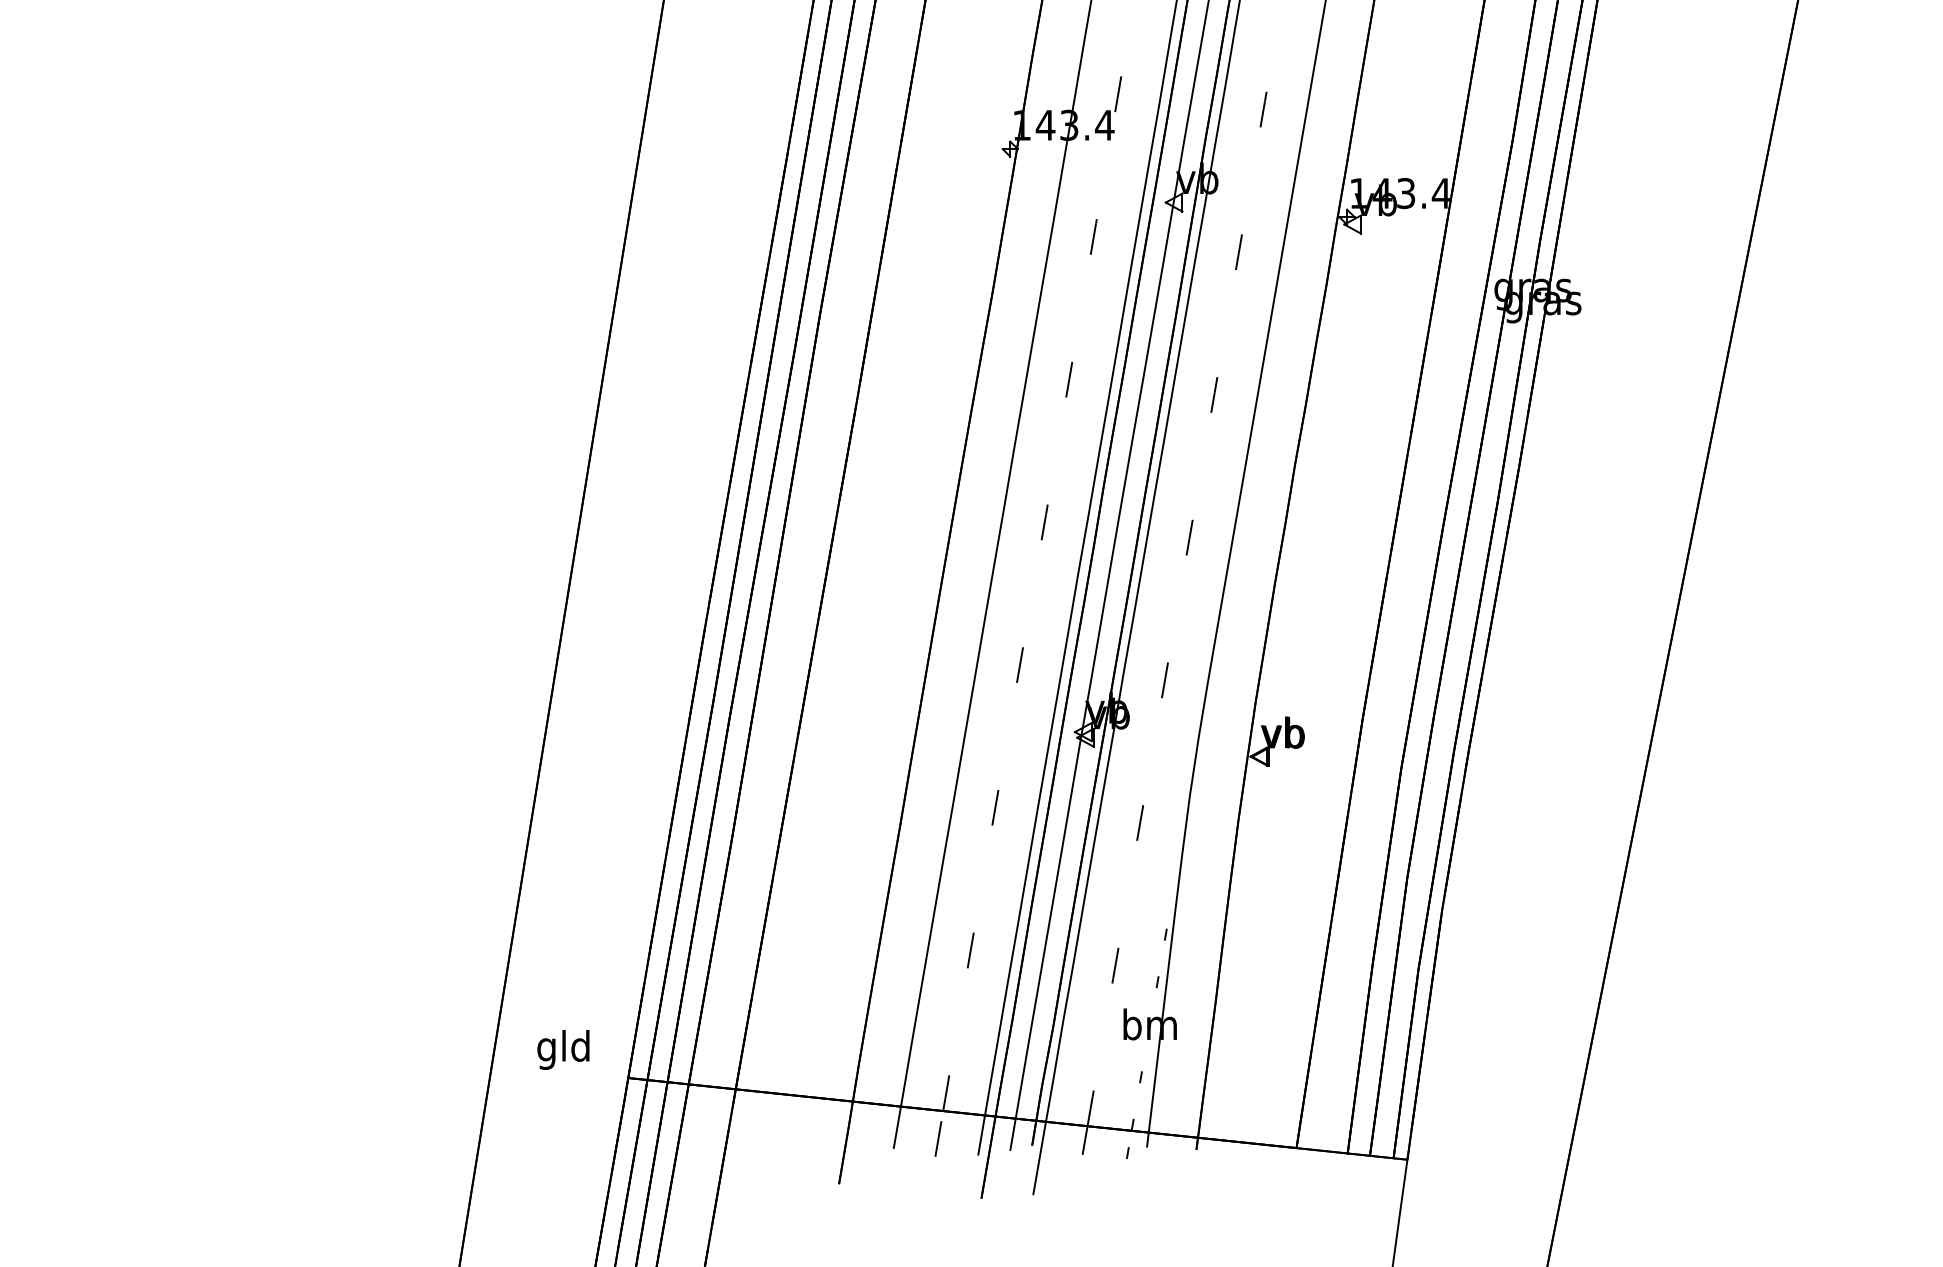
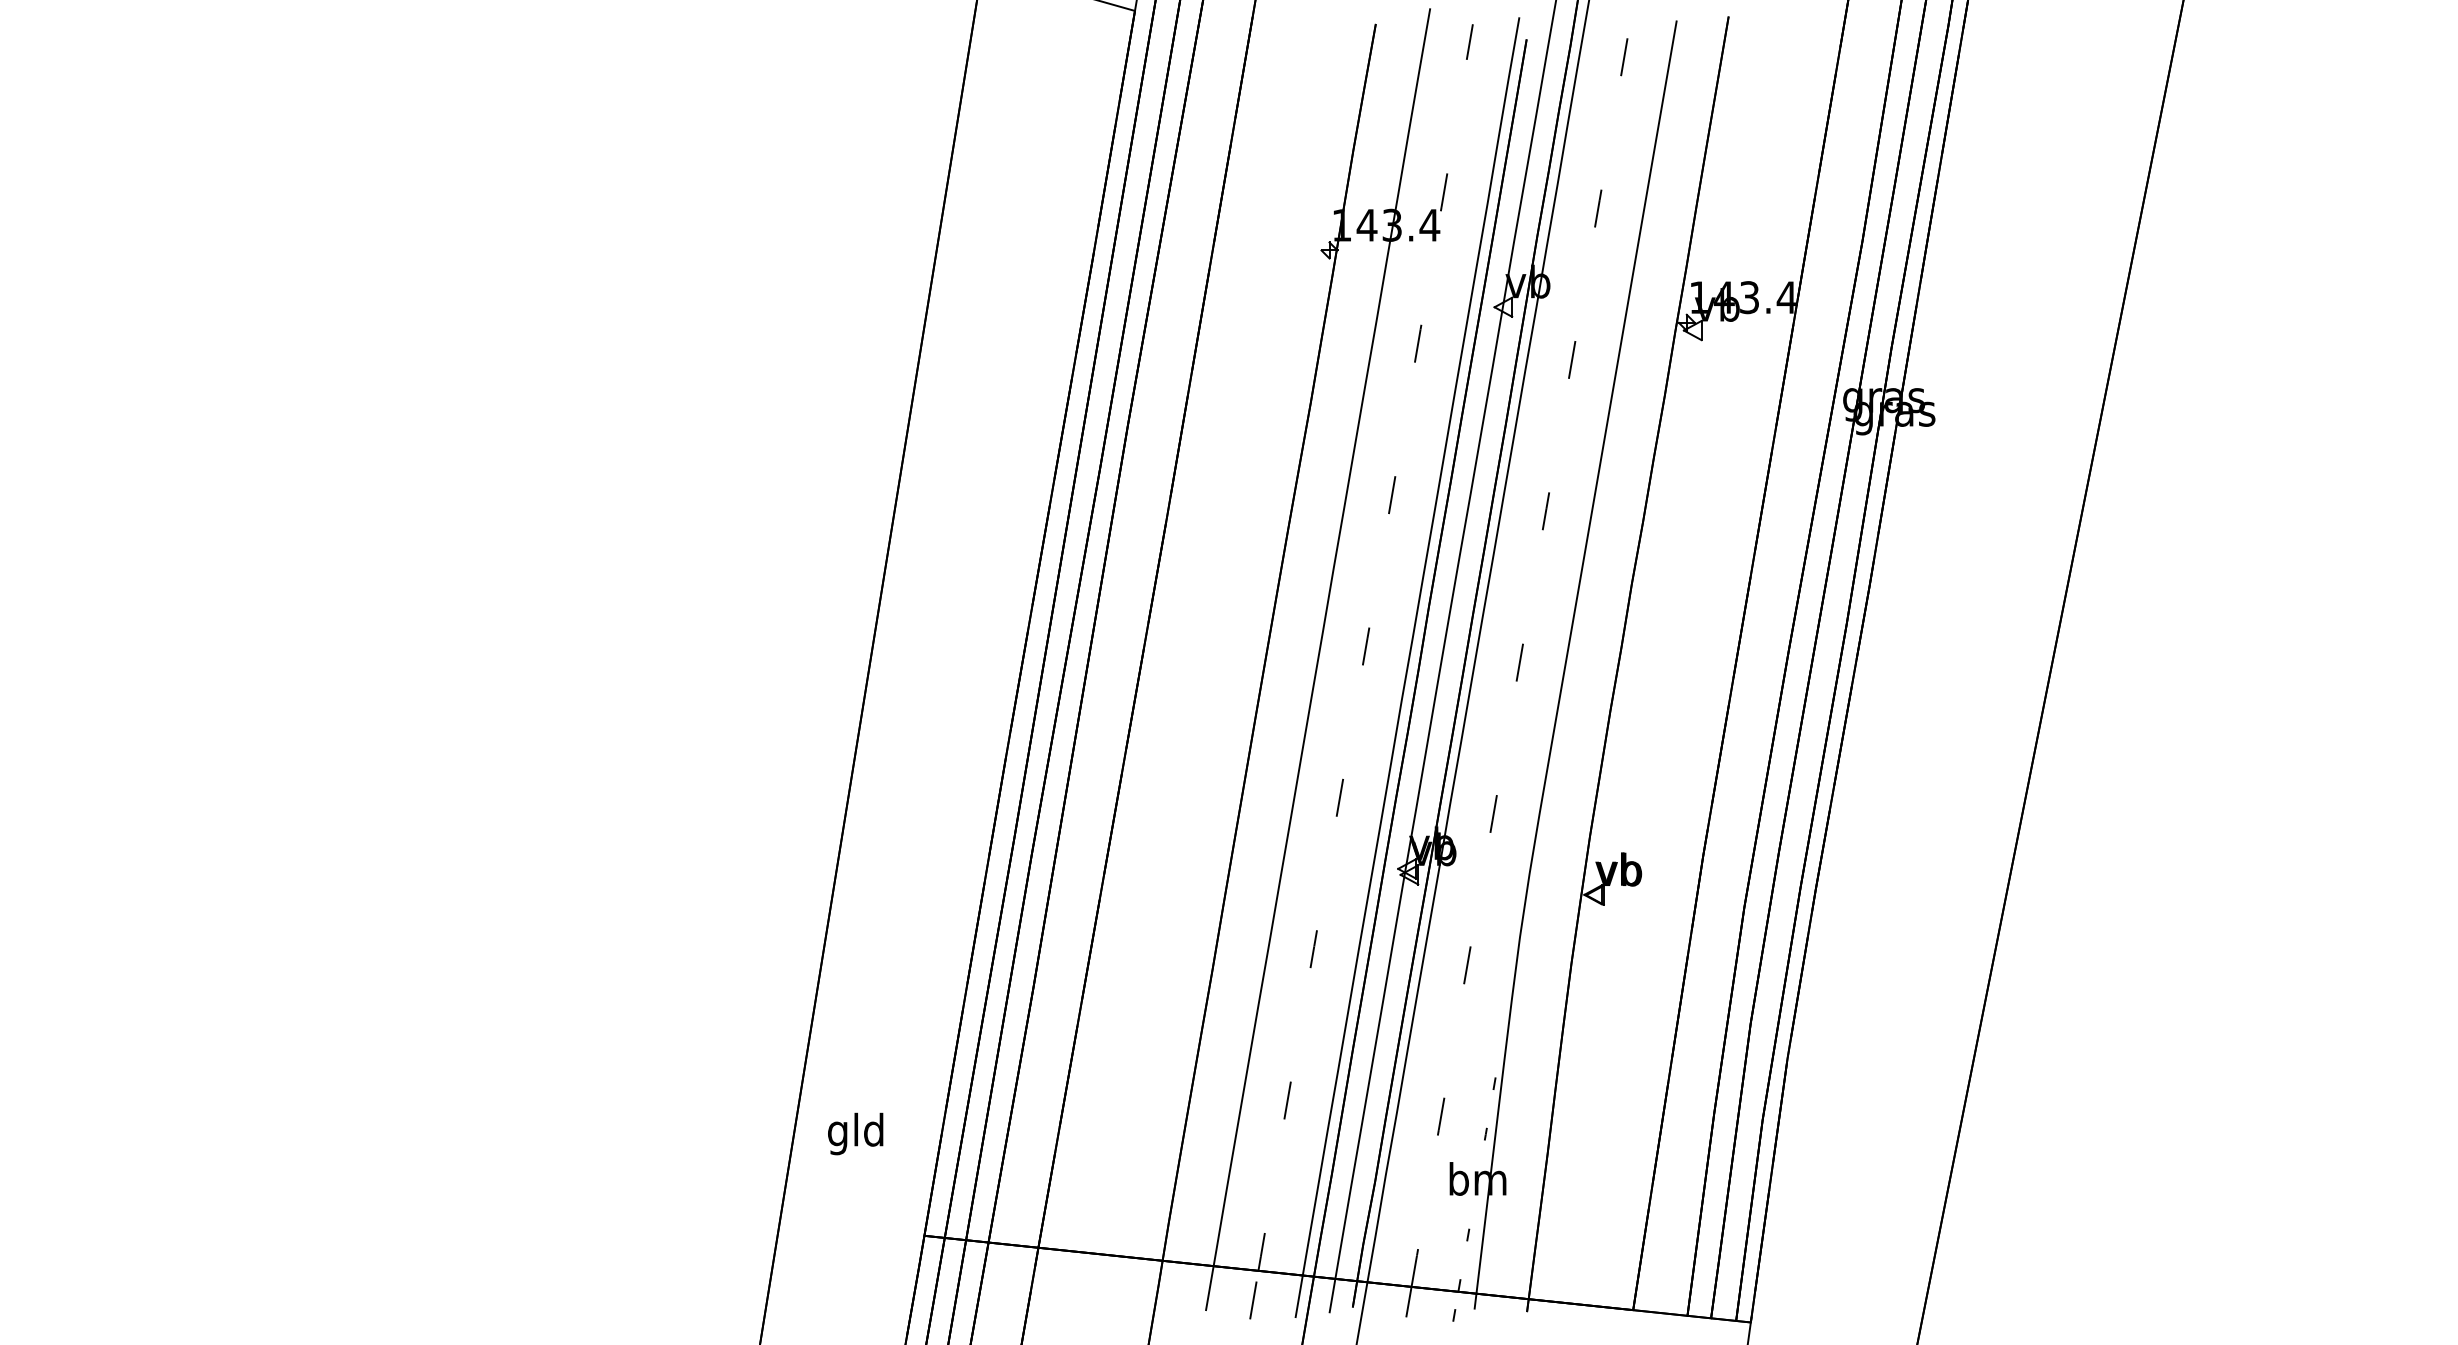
text: (563, 1049) -> (855, 1133), moved

